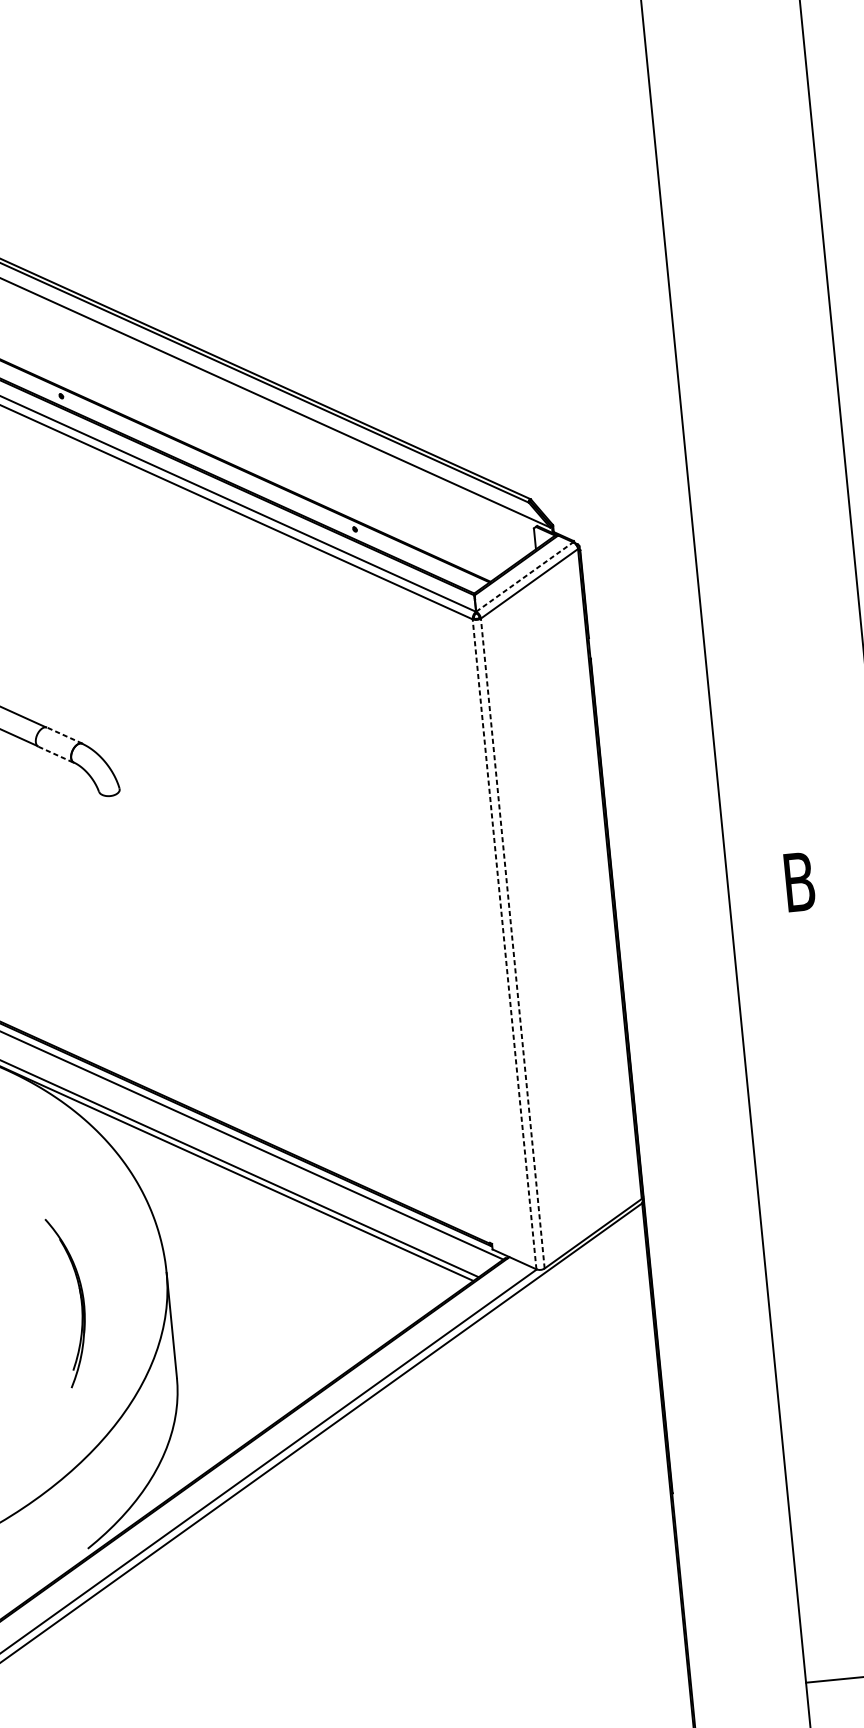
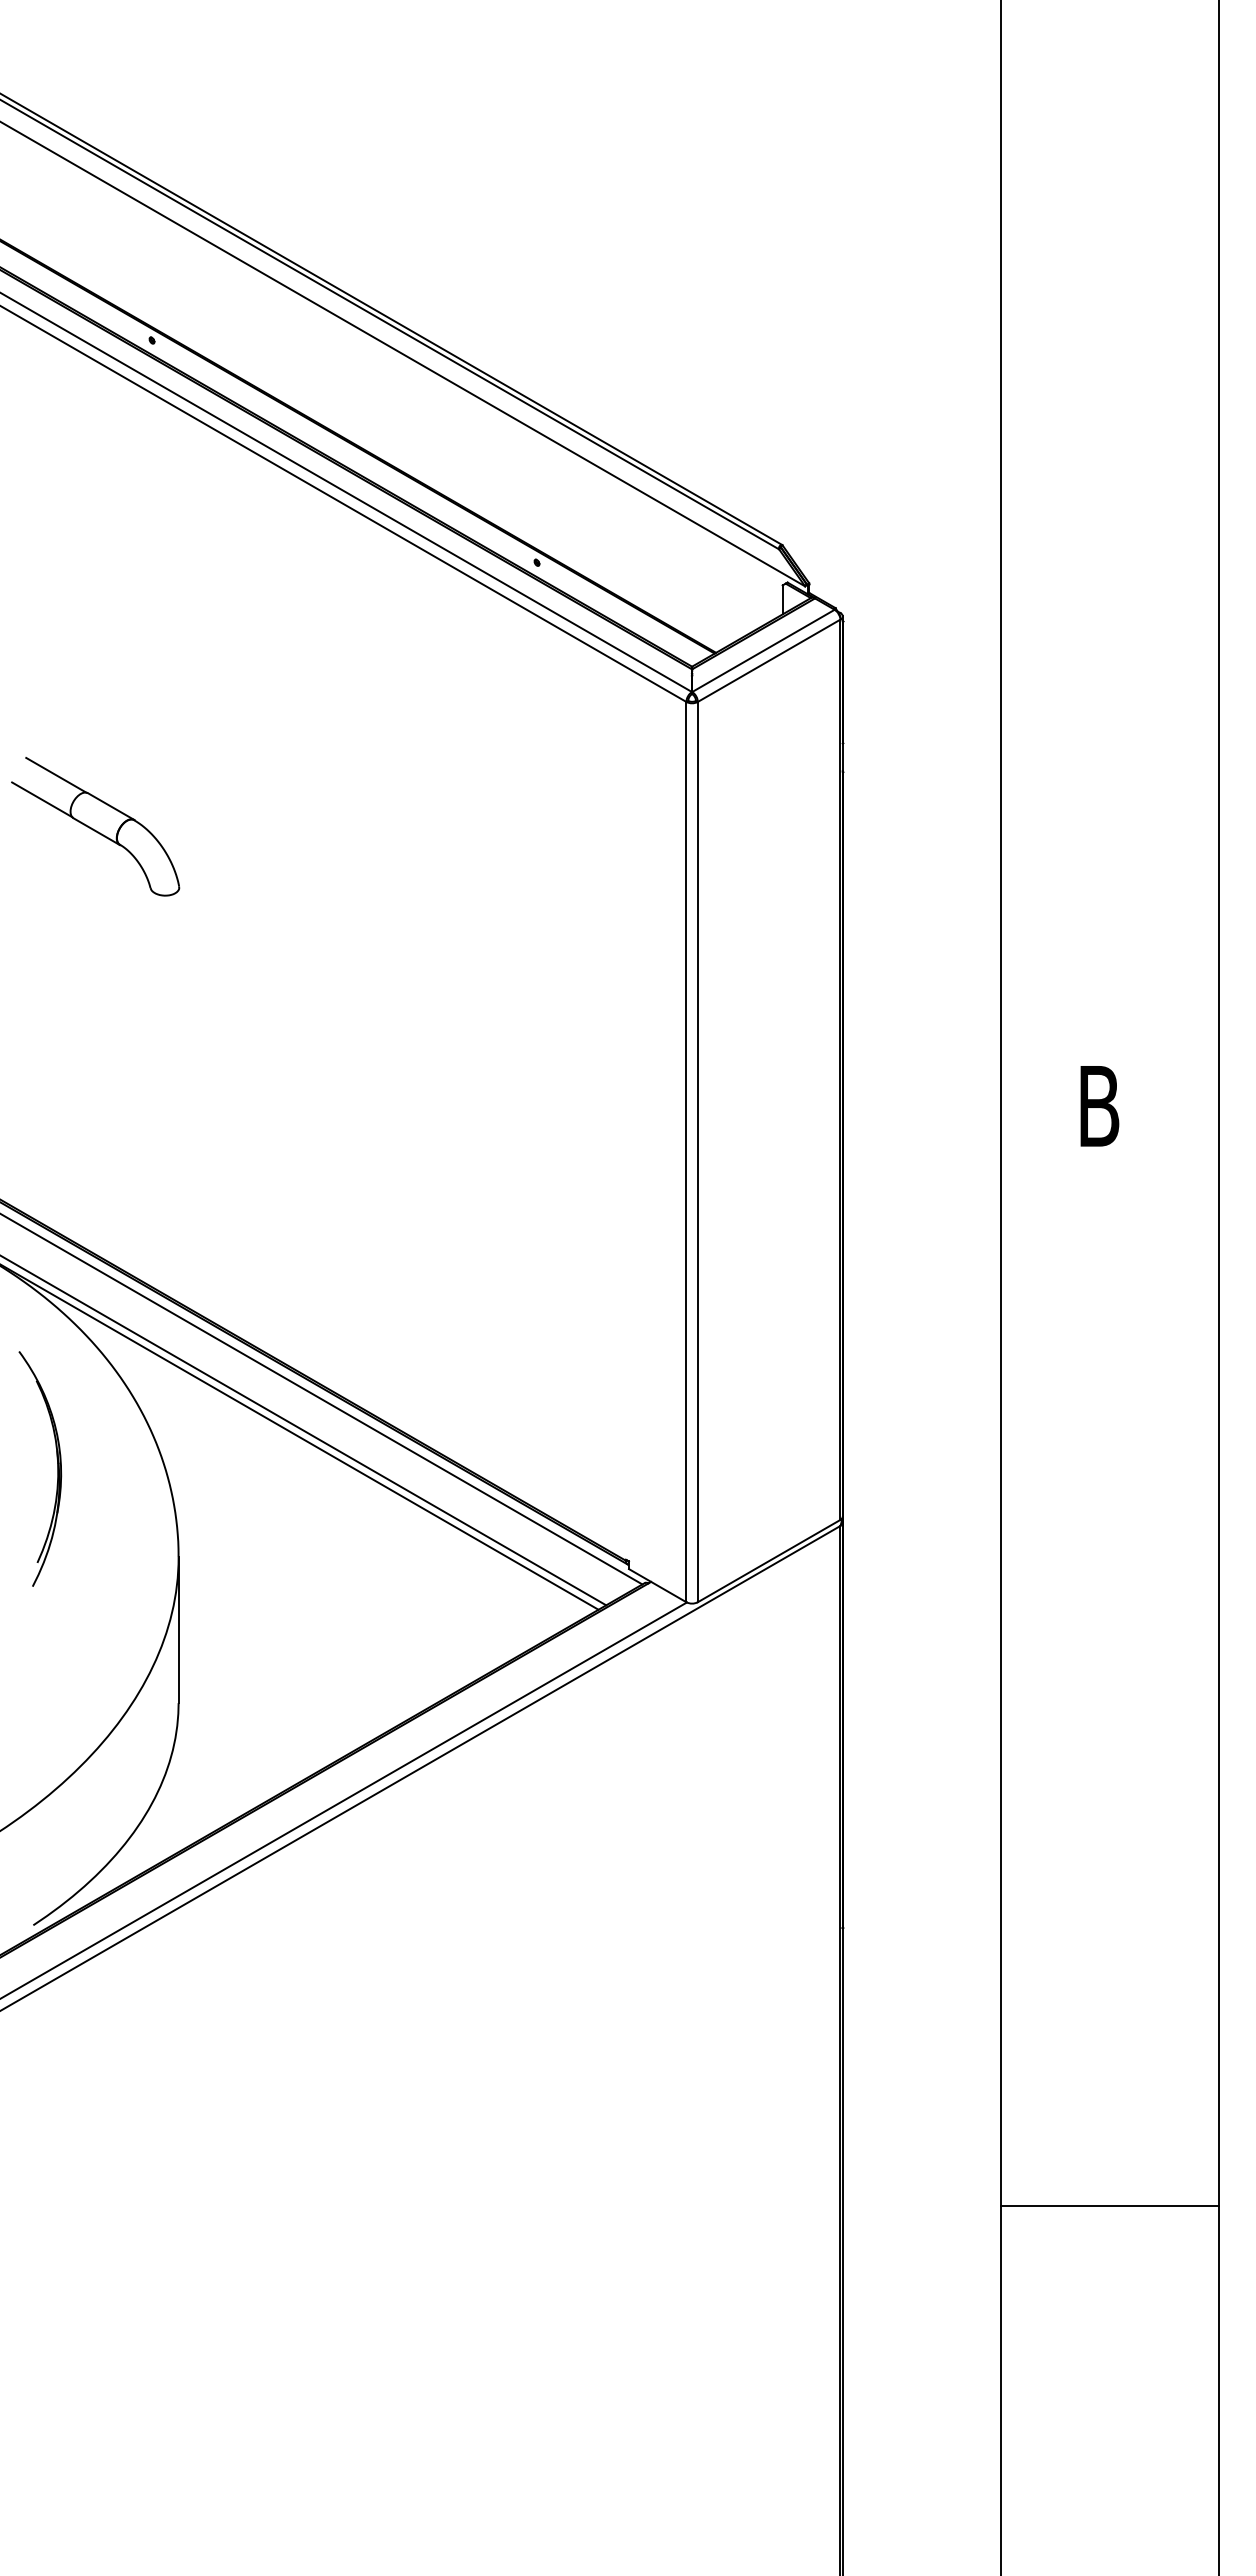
line: (524, 576) -> (763, 650), dashed -> solid
line: (65, 735) -> (111, 806), dashed -> solid
line: (55, 754) -> (96, 831), dashed -> solid
line: (504, 943) -> (686, 1151), dashed -> solid
line: (512, 943) -> (697, 1151), dashed -> solid
part: (81, 1301) -> (57, 1468), moved

